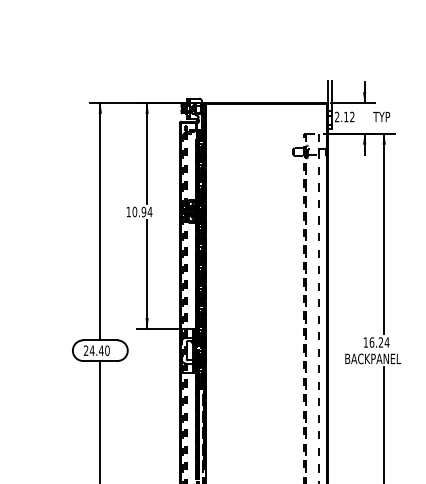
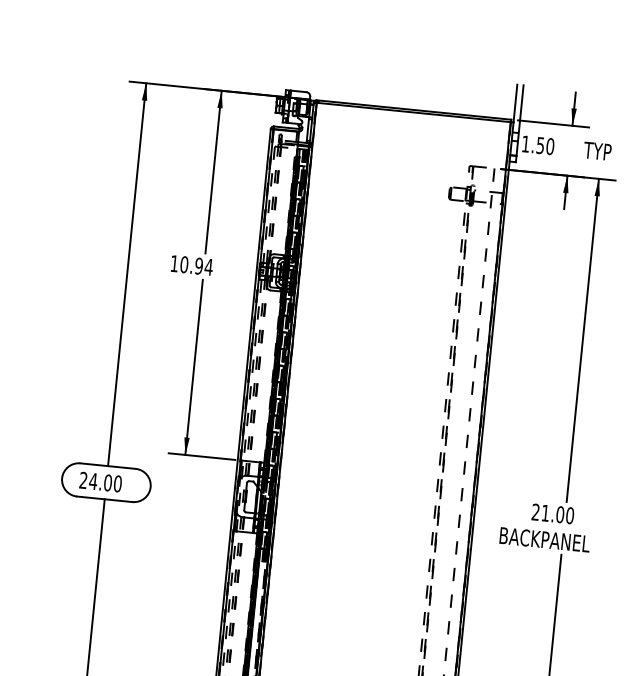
text: (344, 116) -> (537, 144), 2.12 -> 1.50
text: (376, 342) -> (552, 513), 16.24 -> 21.00
text: (100, 350) -> (106, 482), 24.40 -> 24.00

